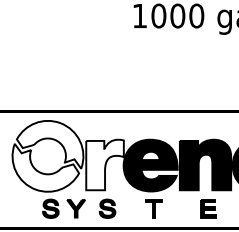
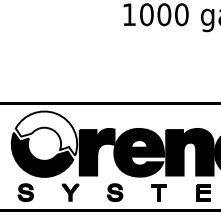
fill: (104, 164) -> (96, 151), added
fill: (45, 167) -> (42, 154), added
part: (50, 208) -> (25, 192), moved
part: (107, 208) -> (115, 192), moved
part: (153, 208) -> (158, 192), moved
part: (208, 208) -> (203, 192), moved

